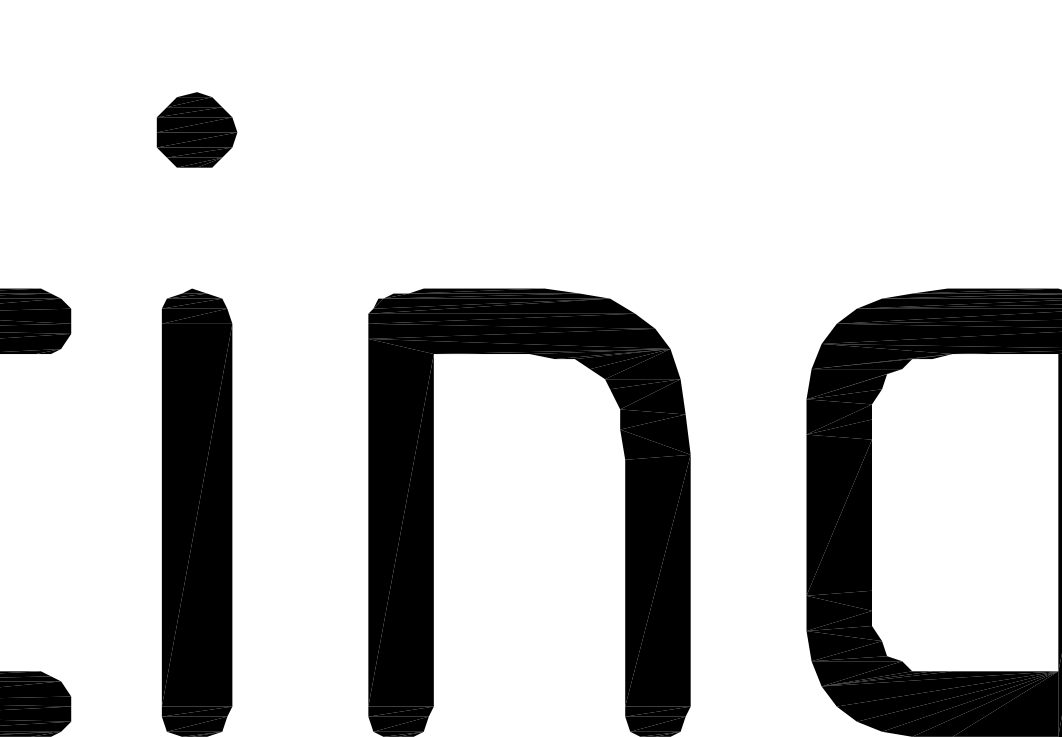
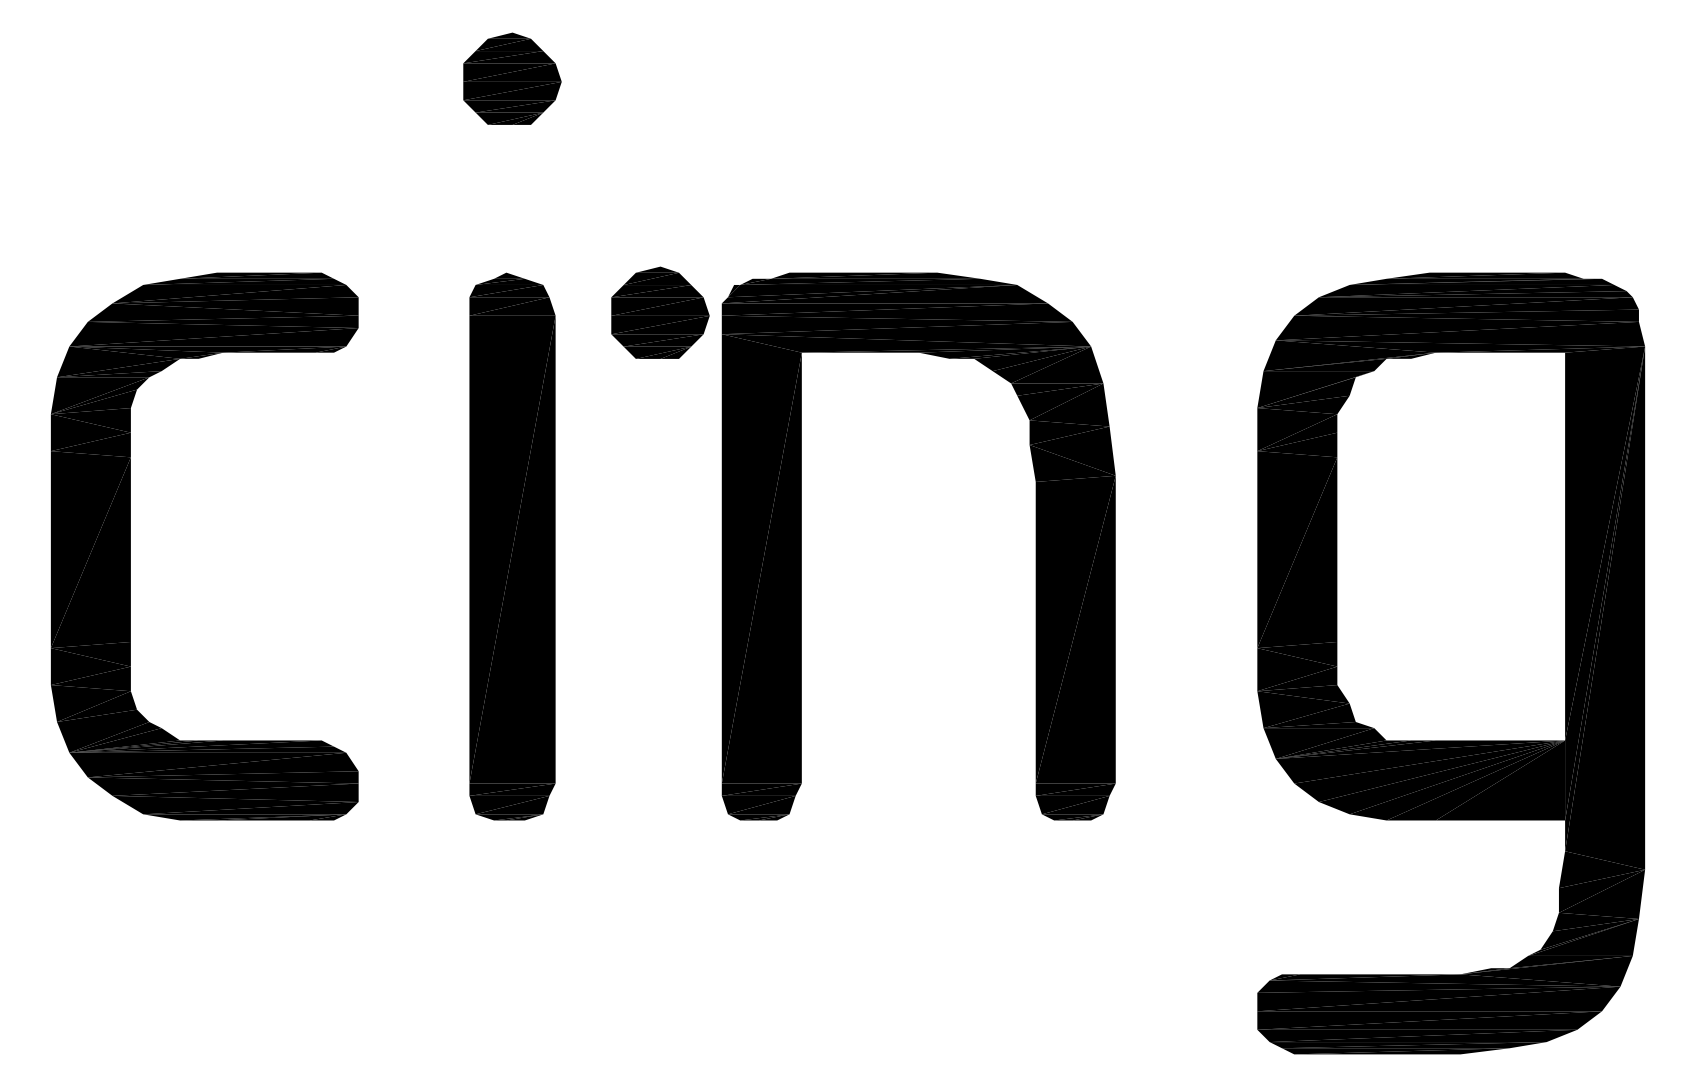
part: (318, 321) -> (660, 312), added

